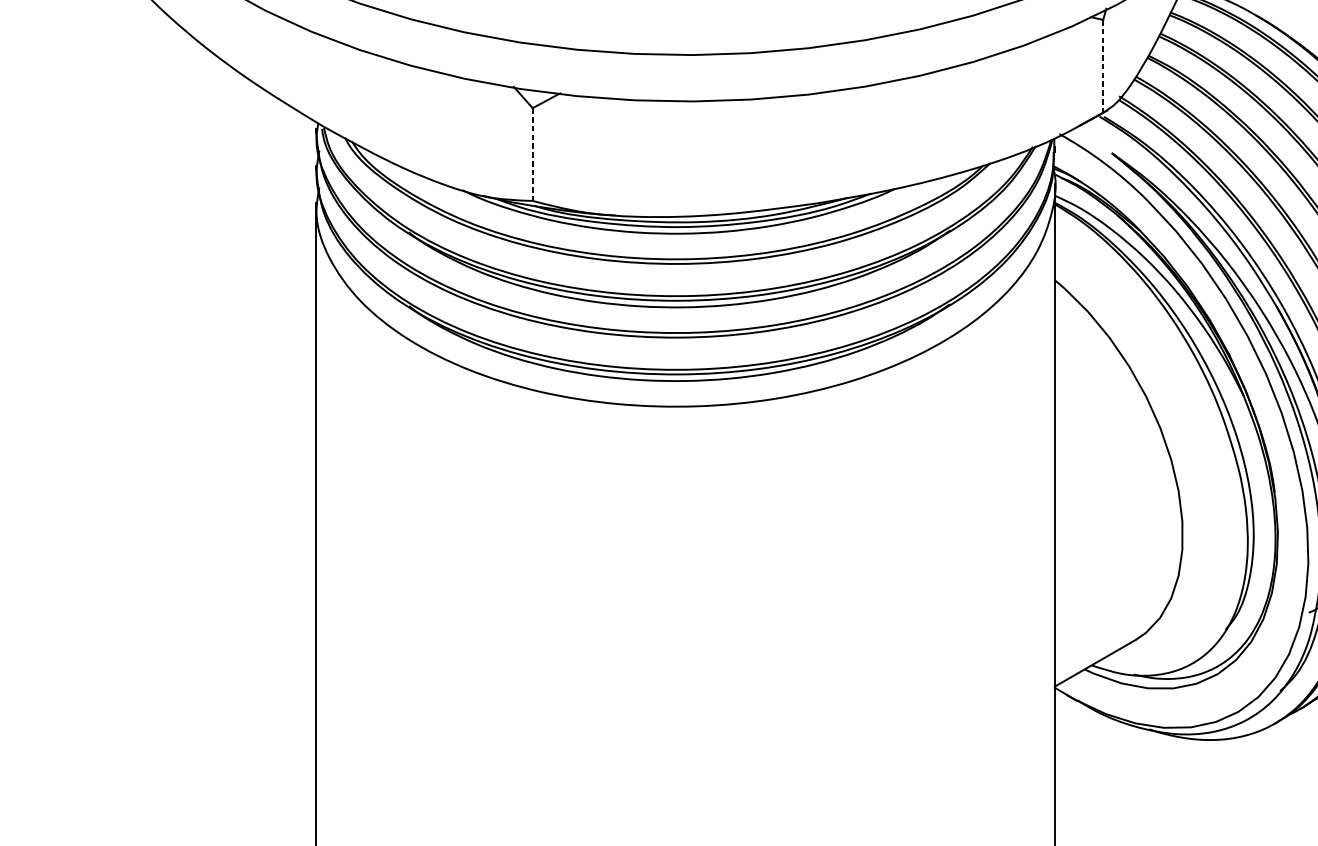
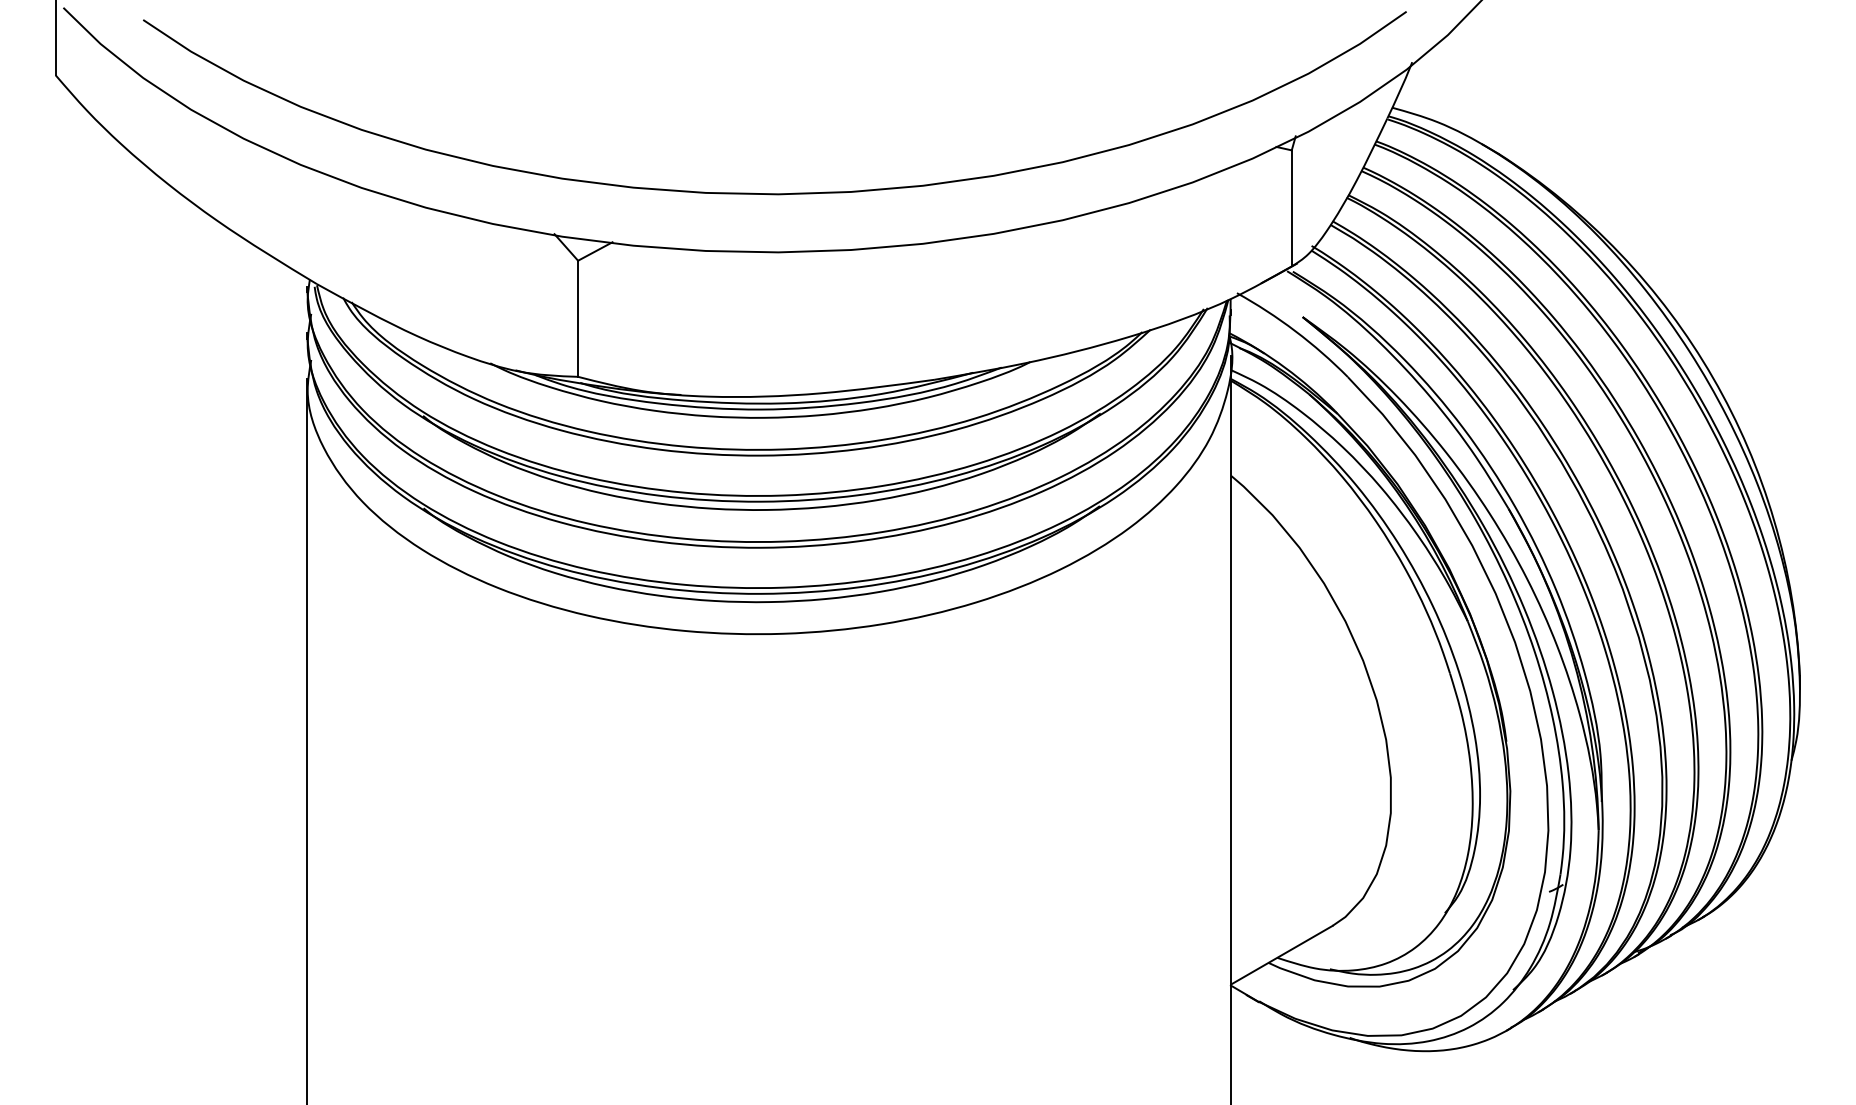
line: (1102, 66) -> (1291, 208), dashed -> solid
line: (532, 155) -> (578, 319), dashed -> solid

